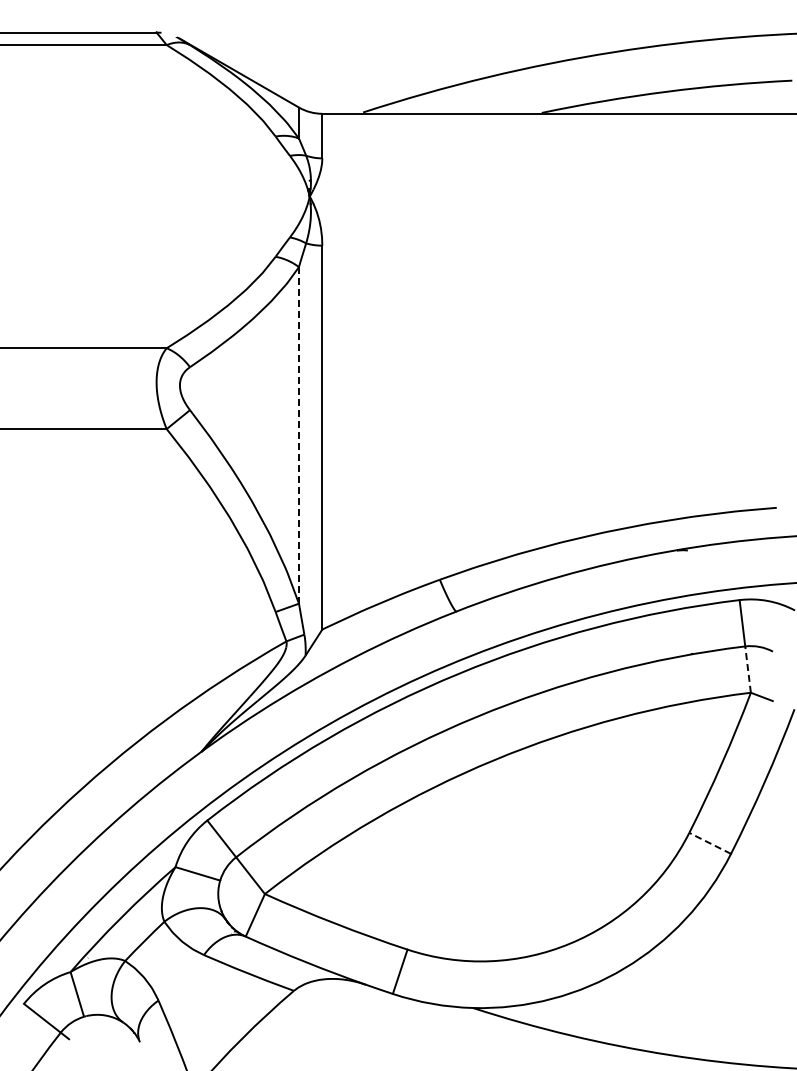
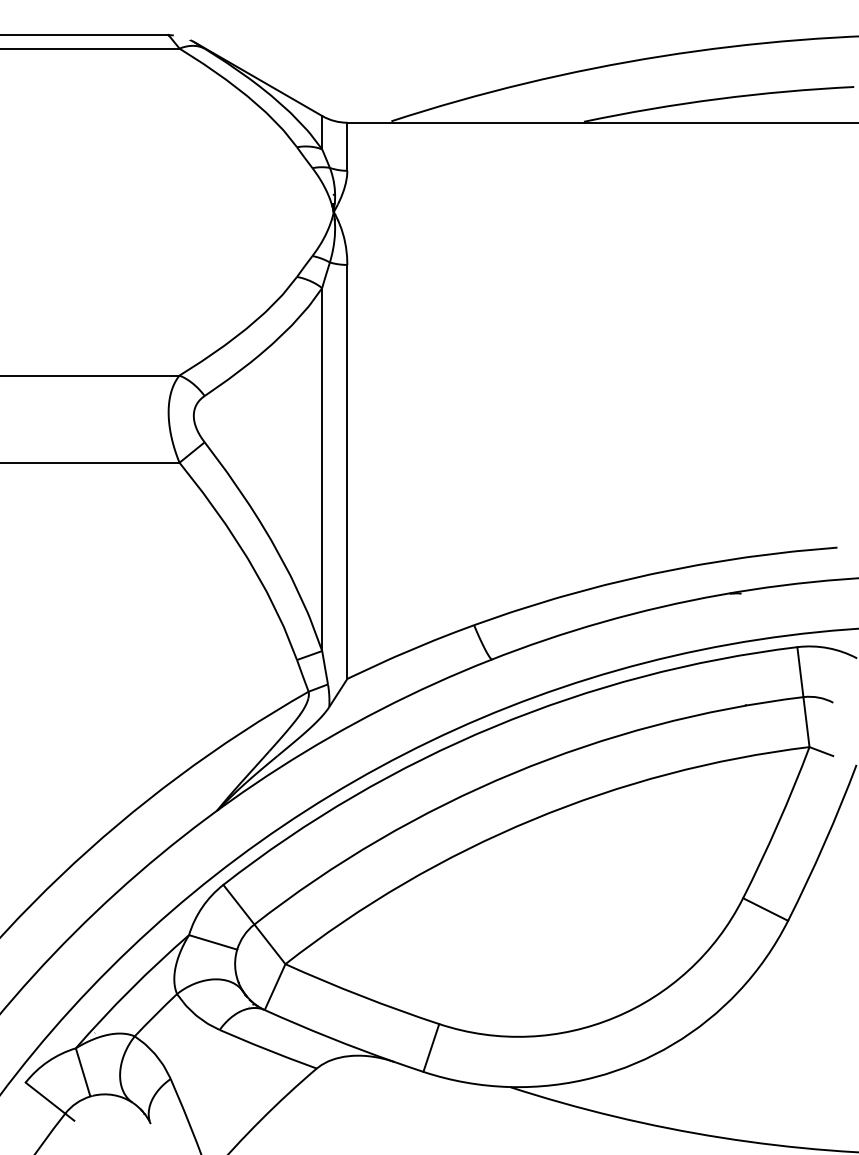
line: (299, 434) -> (322, 468), dashed -> solid
line: (748, 669) -> (806, 722), dashed -> solid
line: (709, 843) -> (764, 909), dashed -> solid

